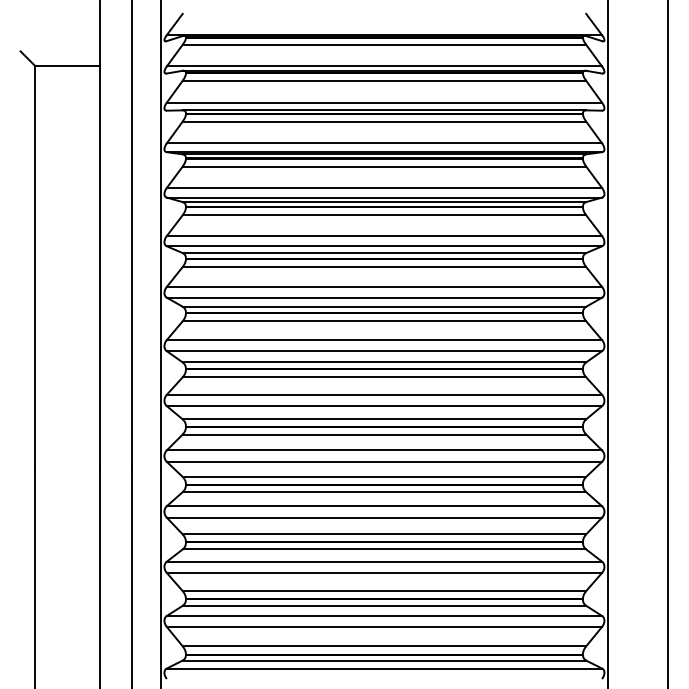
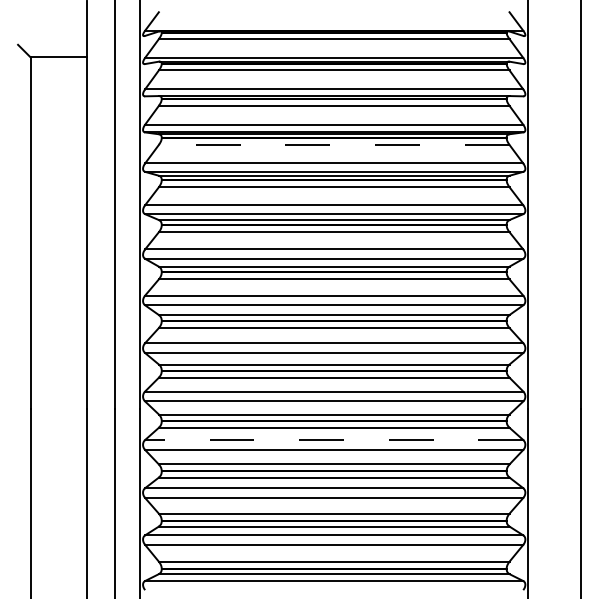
line: (383, 166) -> (333, 144), solid -> dashed
line: (383, 506) -> (333, 440), solid -> dashed

